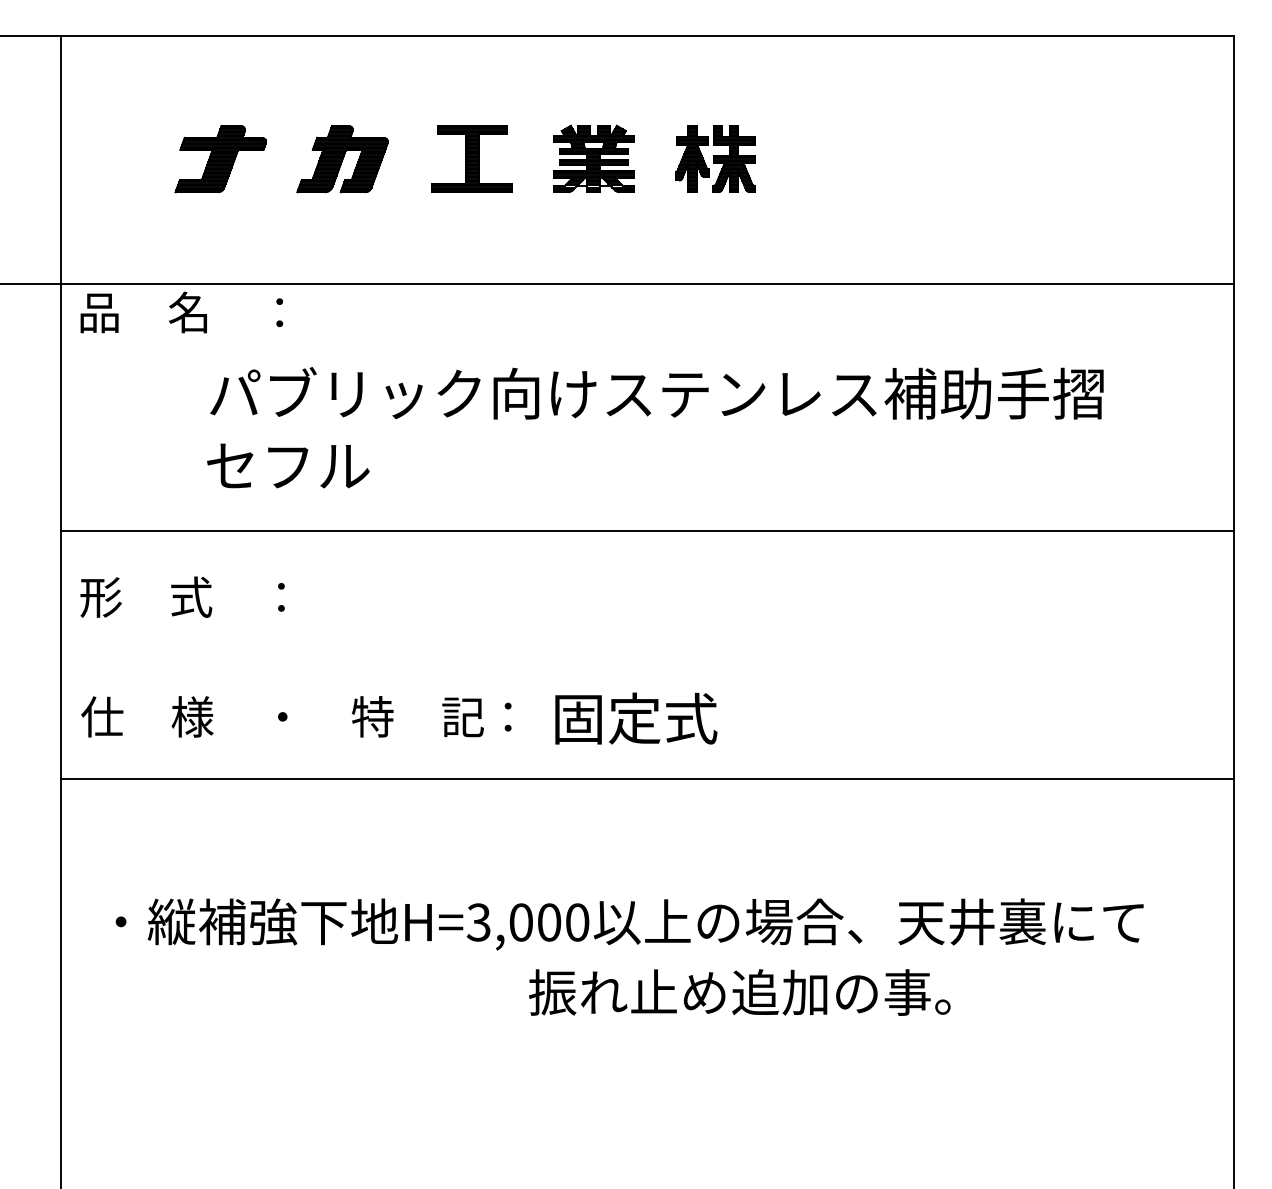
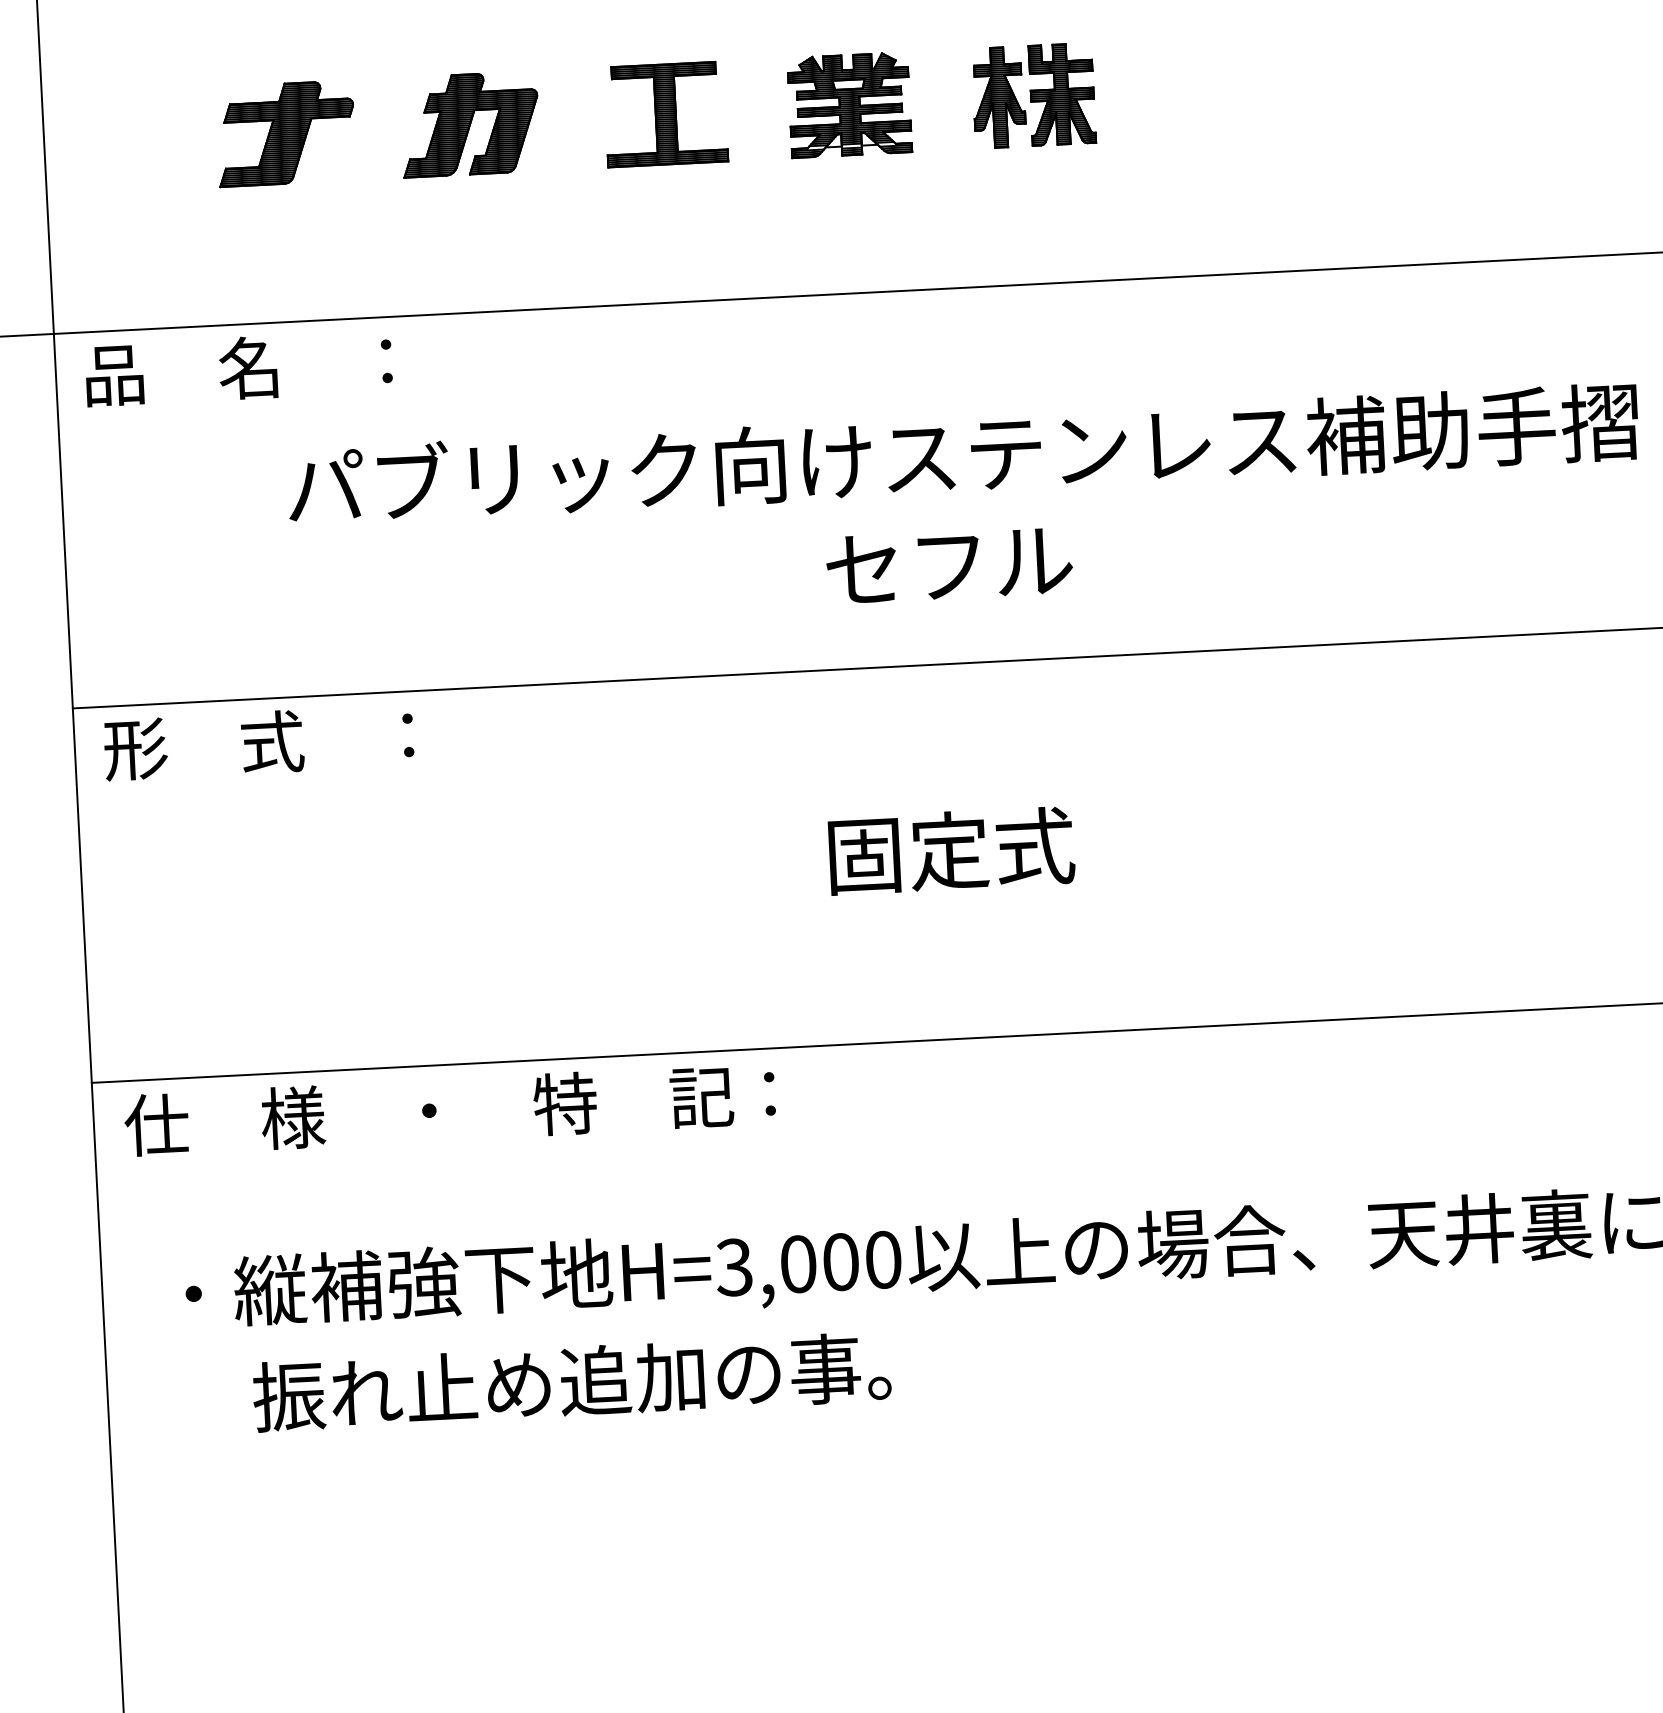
text: (288, 465) -> (949, 564), moved
text: (182, 596) -> (258, 741), moved
text: (296, 716) -> (450, 1109), moved
text: (636, 718) -> (952, 850), moved
text: (739, 992) -> (571, 1381), moved

